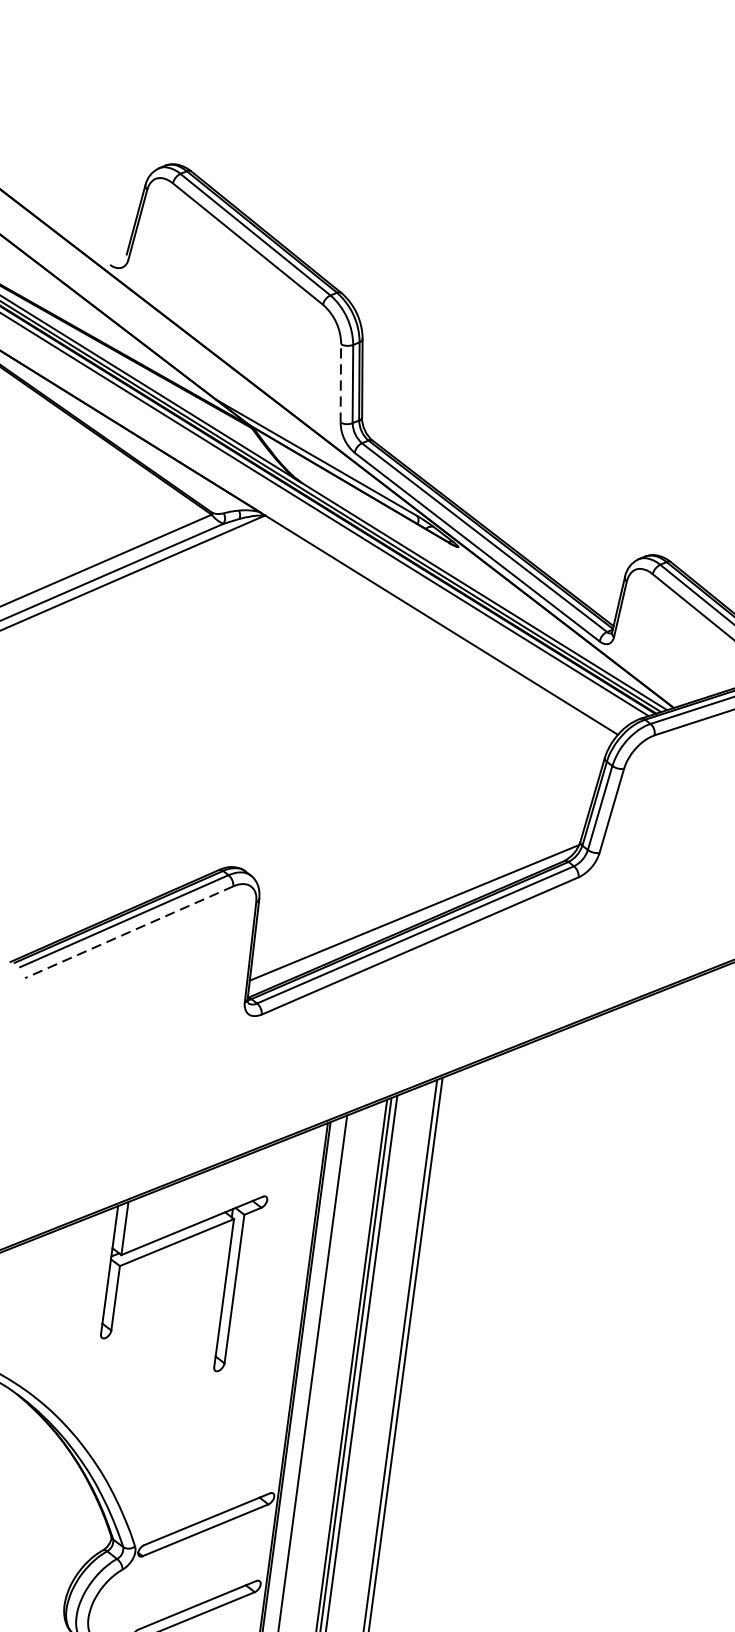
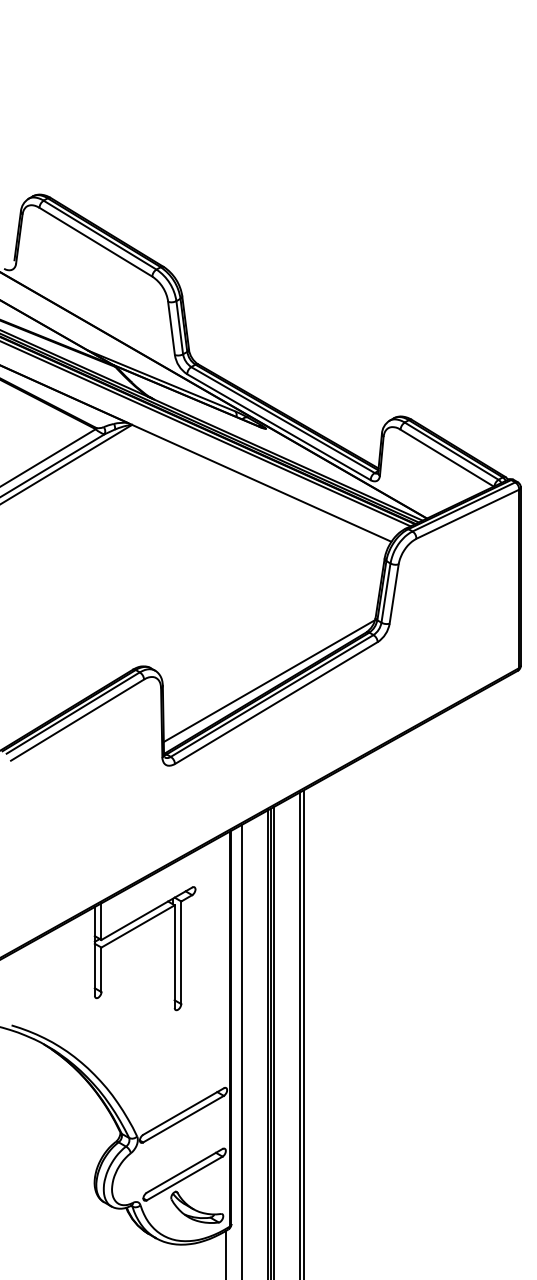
line: (340, 383) -> (171, 328), dashed -> solid
line: (129, 932) -> (77, 720), dashed -> solid

